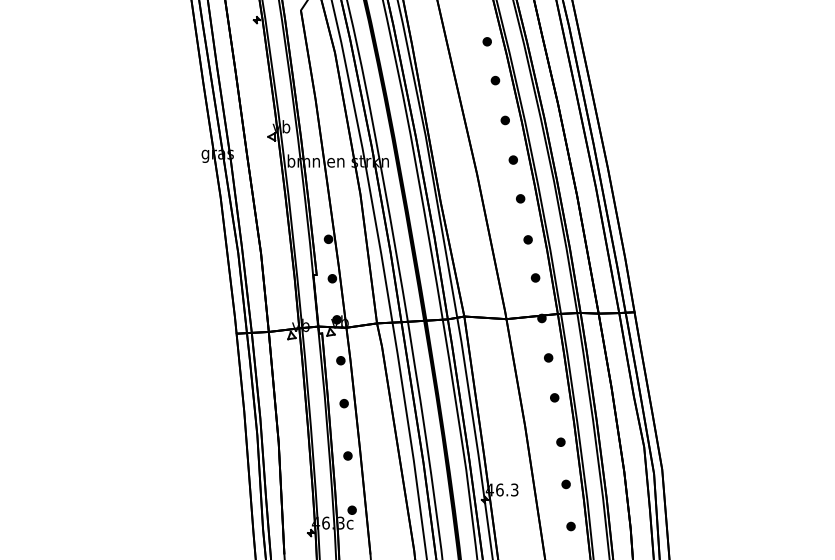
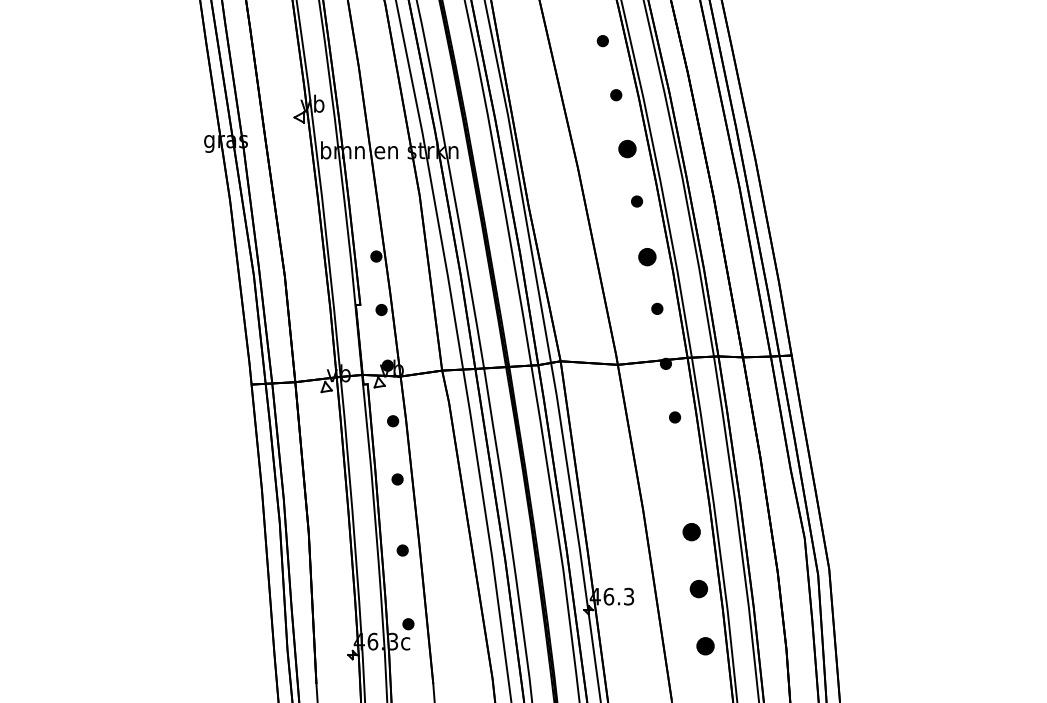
part: (512, 159) -> (626, 148), size x1.6
part: (527, 239) -> (646, 256), size x1.6
part: (554, 397) -> (683, 471), removed
part: (560, 441) -> (691, 530), size x1.6
part: (565, 484) -> (697, 589), size x1.6
part: (570, 526) -> (704, 646), size x1.6

